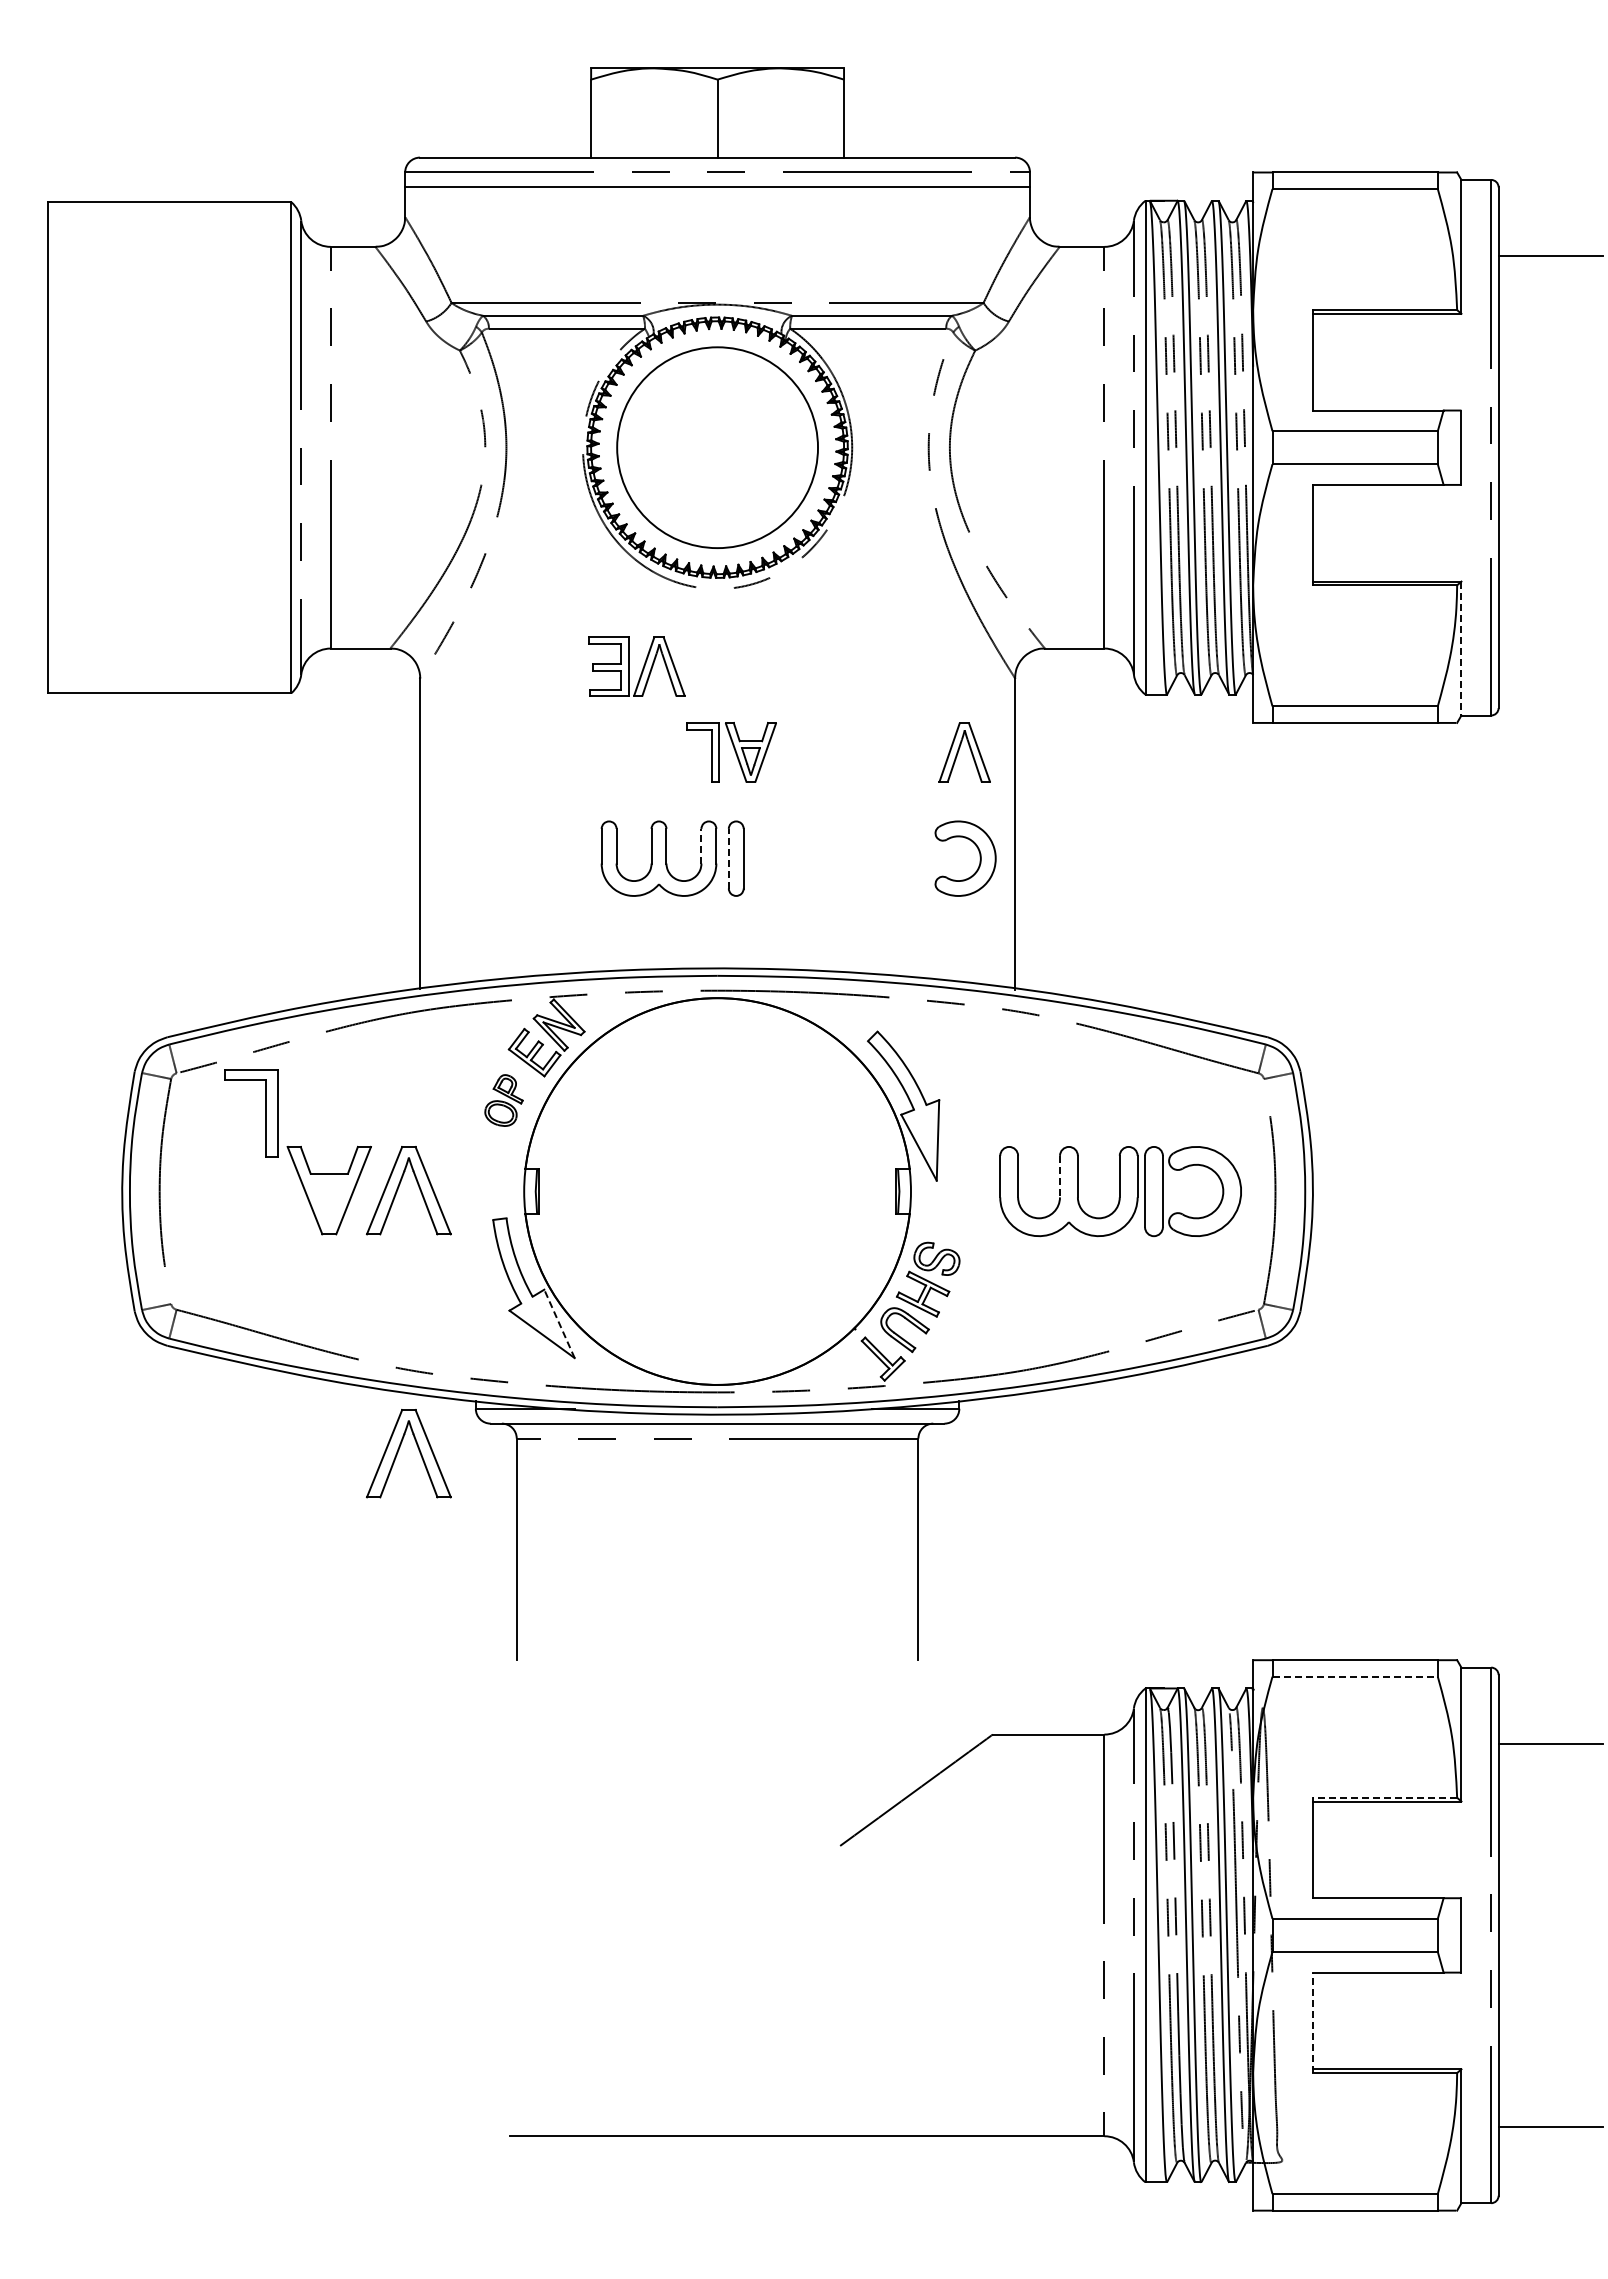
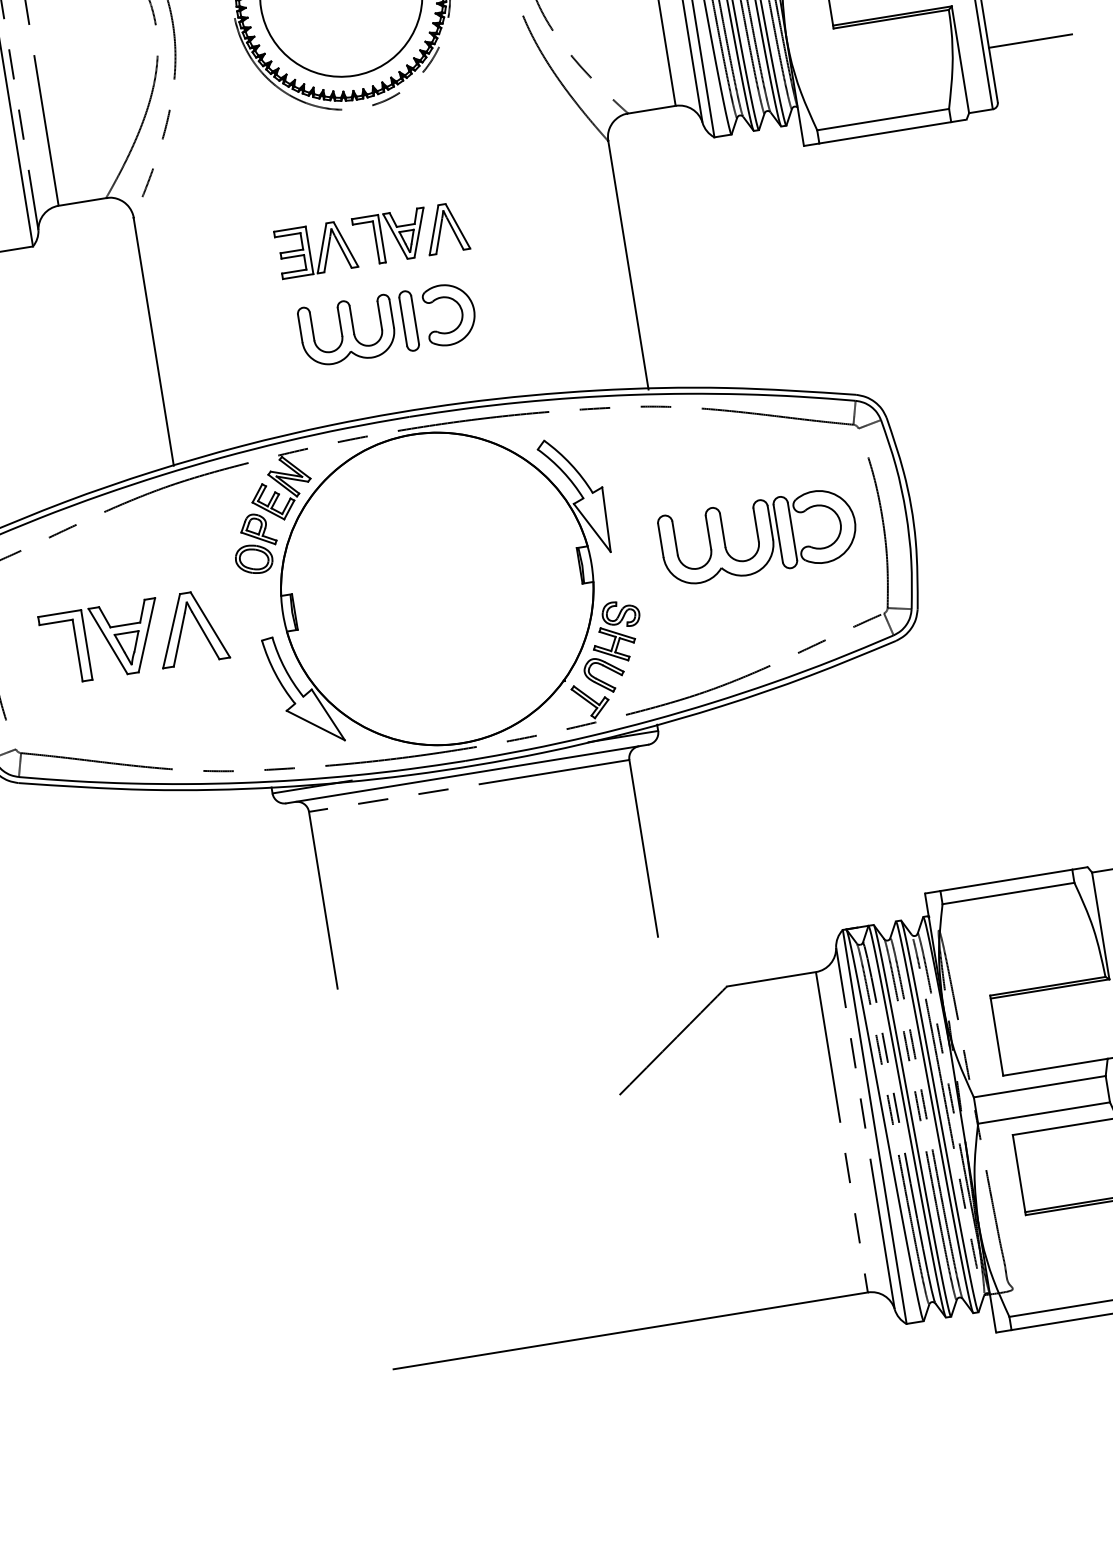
line: (1550, 639) -> (1030, 41), added
line: (1461, 648) -> (960, 59), dashed -> solid
part: (642, 668) -> (320, 250), moved
part: (964, 752) -> (445, 228), moved
line: (701, 845) -> (379, 315), dashed -> solid
part: (979, 857) -> (461, 311), moved
line: (728, 858) -> (402, 321), dashed -> solid
part: (503, 1100) -> (254, 543), size x1.43
part: (265, 1113) -> (76, 646), moved
line: (1060, 1176) -> (708, 532), dashed -> solid
part: (329, 1203) -> (129, 648), added
line: (559, 1323) -> (328, 714), dashed -> solid
part: (399, 1450) -> (217, 836), removed
line: (1355, 1676) -> (1008, 893), dashed -> solid
line: (1384, 1797) -> (1047, 986), dashed -> solid
line: (1312, 2022) -> (1019, 1174), dashed -> solid

